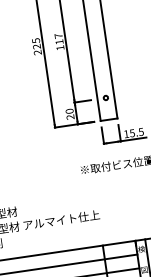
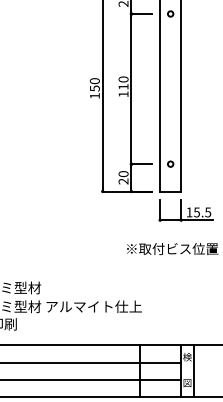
text: (58, 36) -> (123, 79), 117 -> 110
text: (36, 46) -> (94, 88), 225 -> 150

